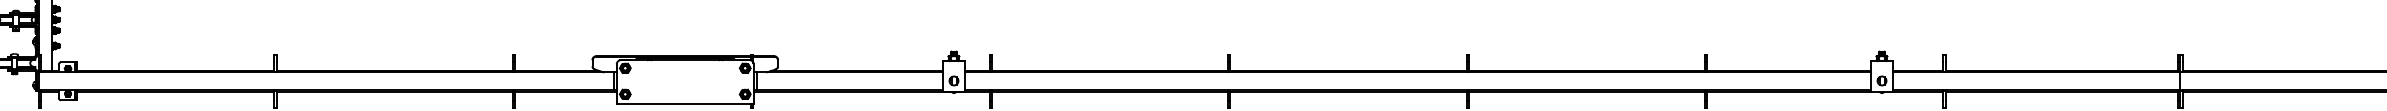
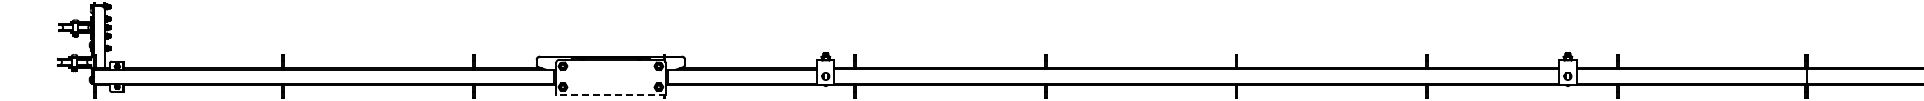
line: (684, 104) -> (610, 95), solid -> dashed

